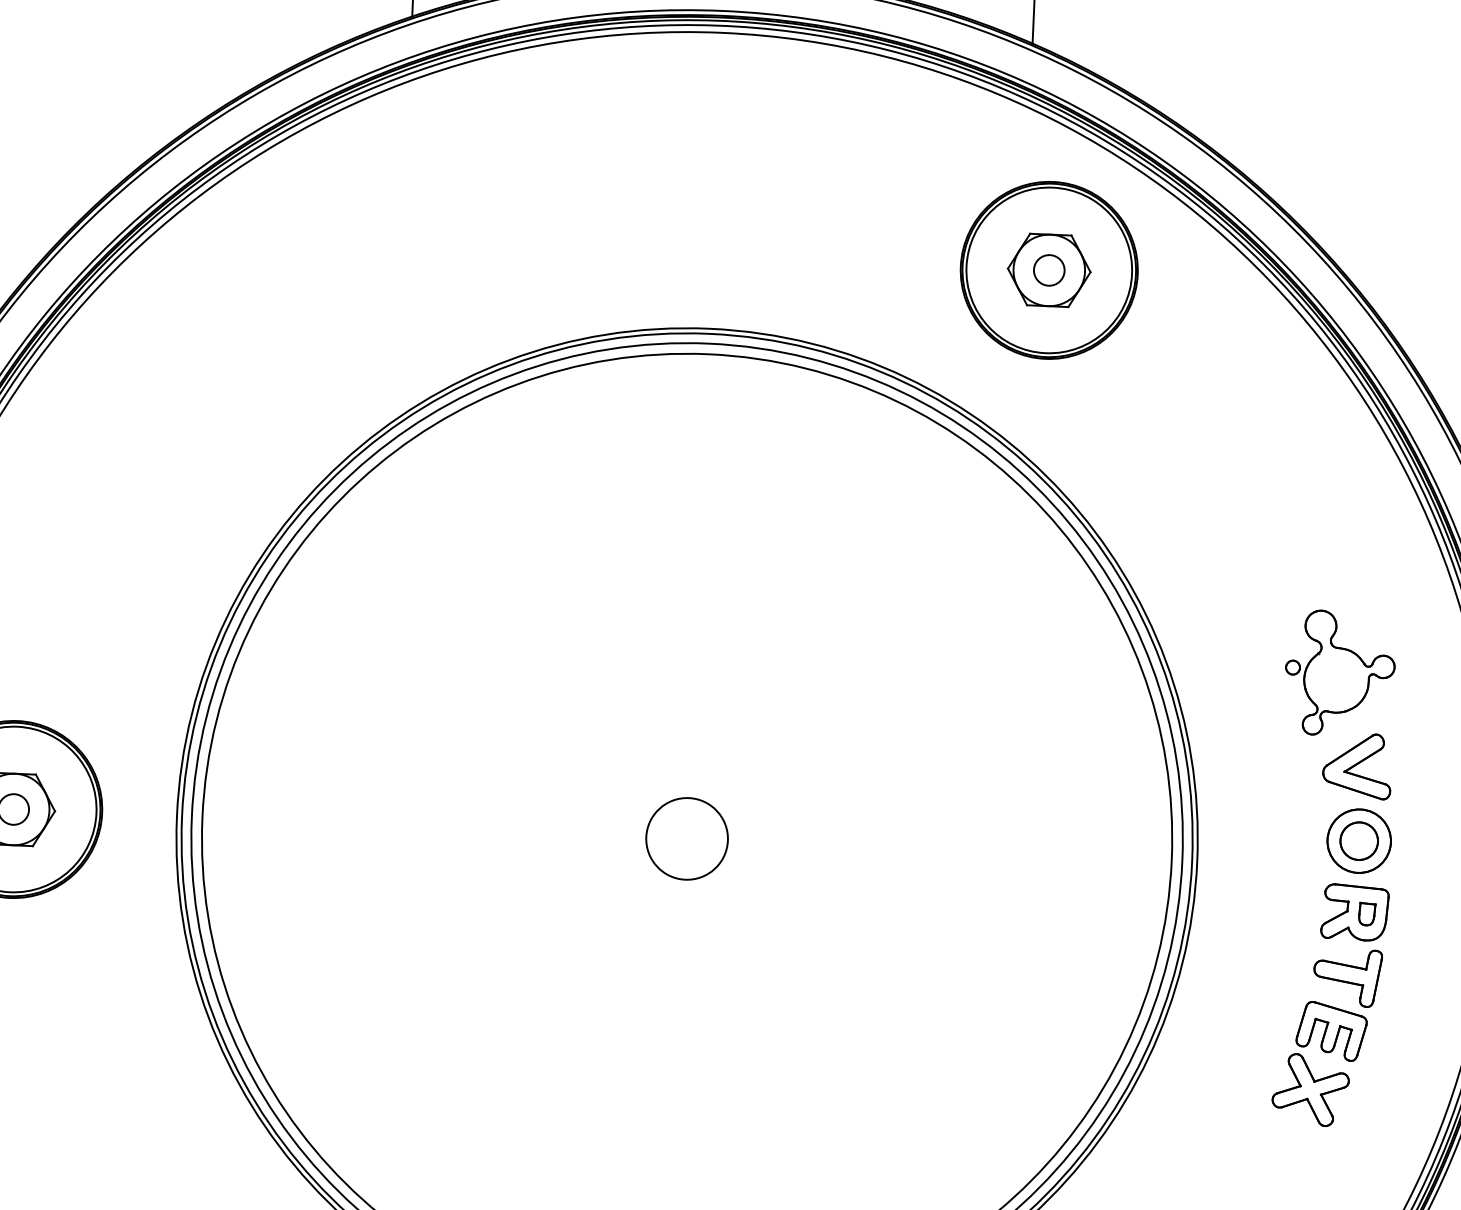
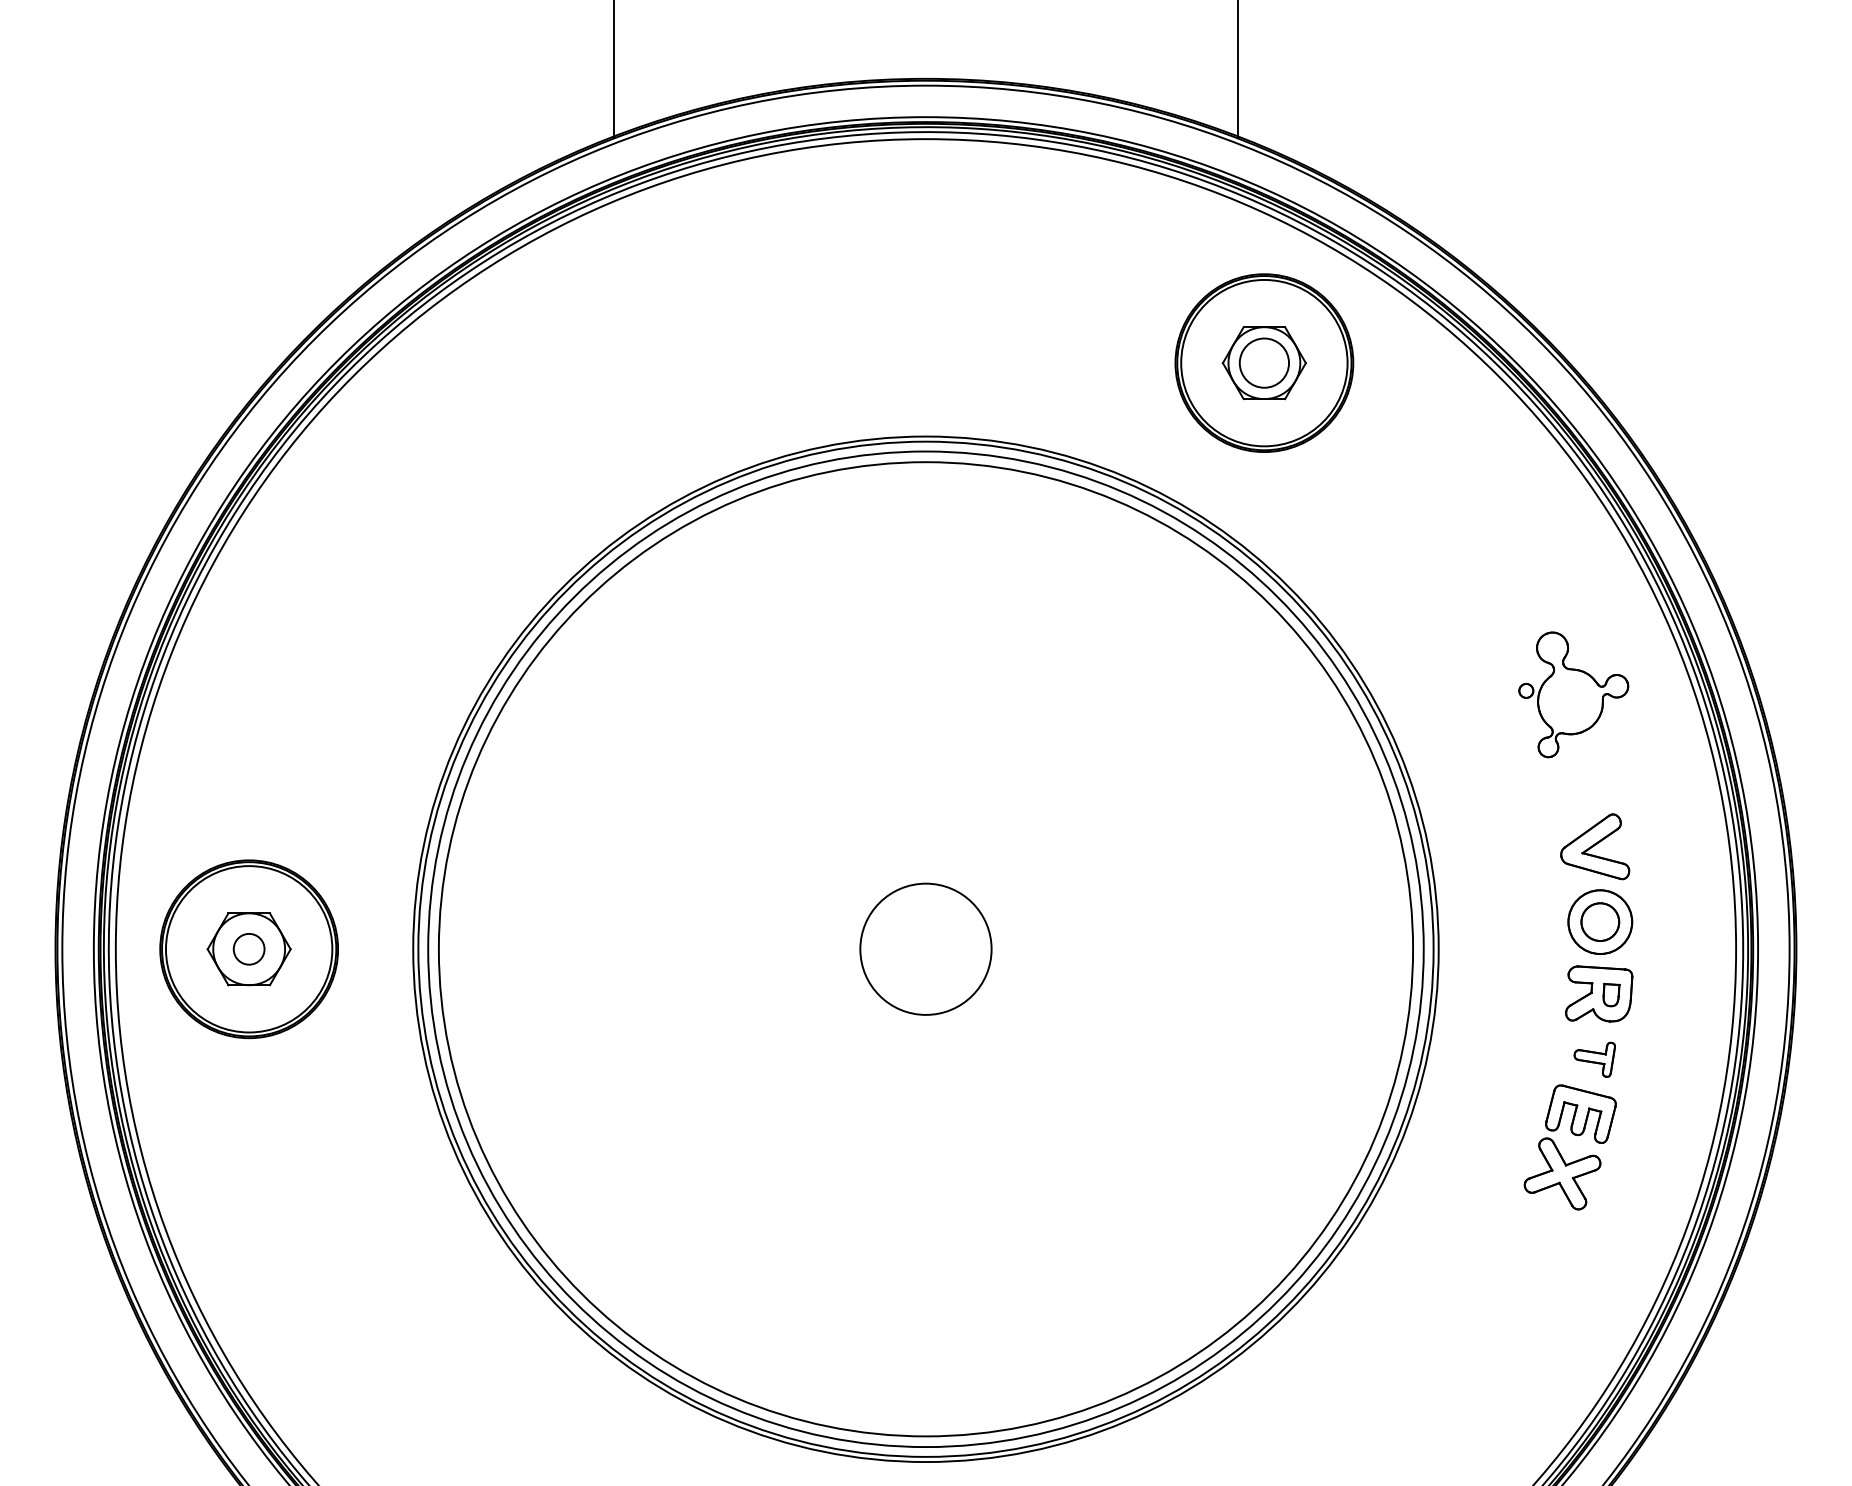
circle: (1049, 269) -> (1264, 362), size x1.6
part: (1339, 673) -> (1573, 694), moved
circle: (686, 839) -> (925, 949), size x1.6
part: (1347, 977) -> (1594, 1059), size x0.6

